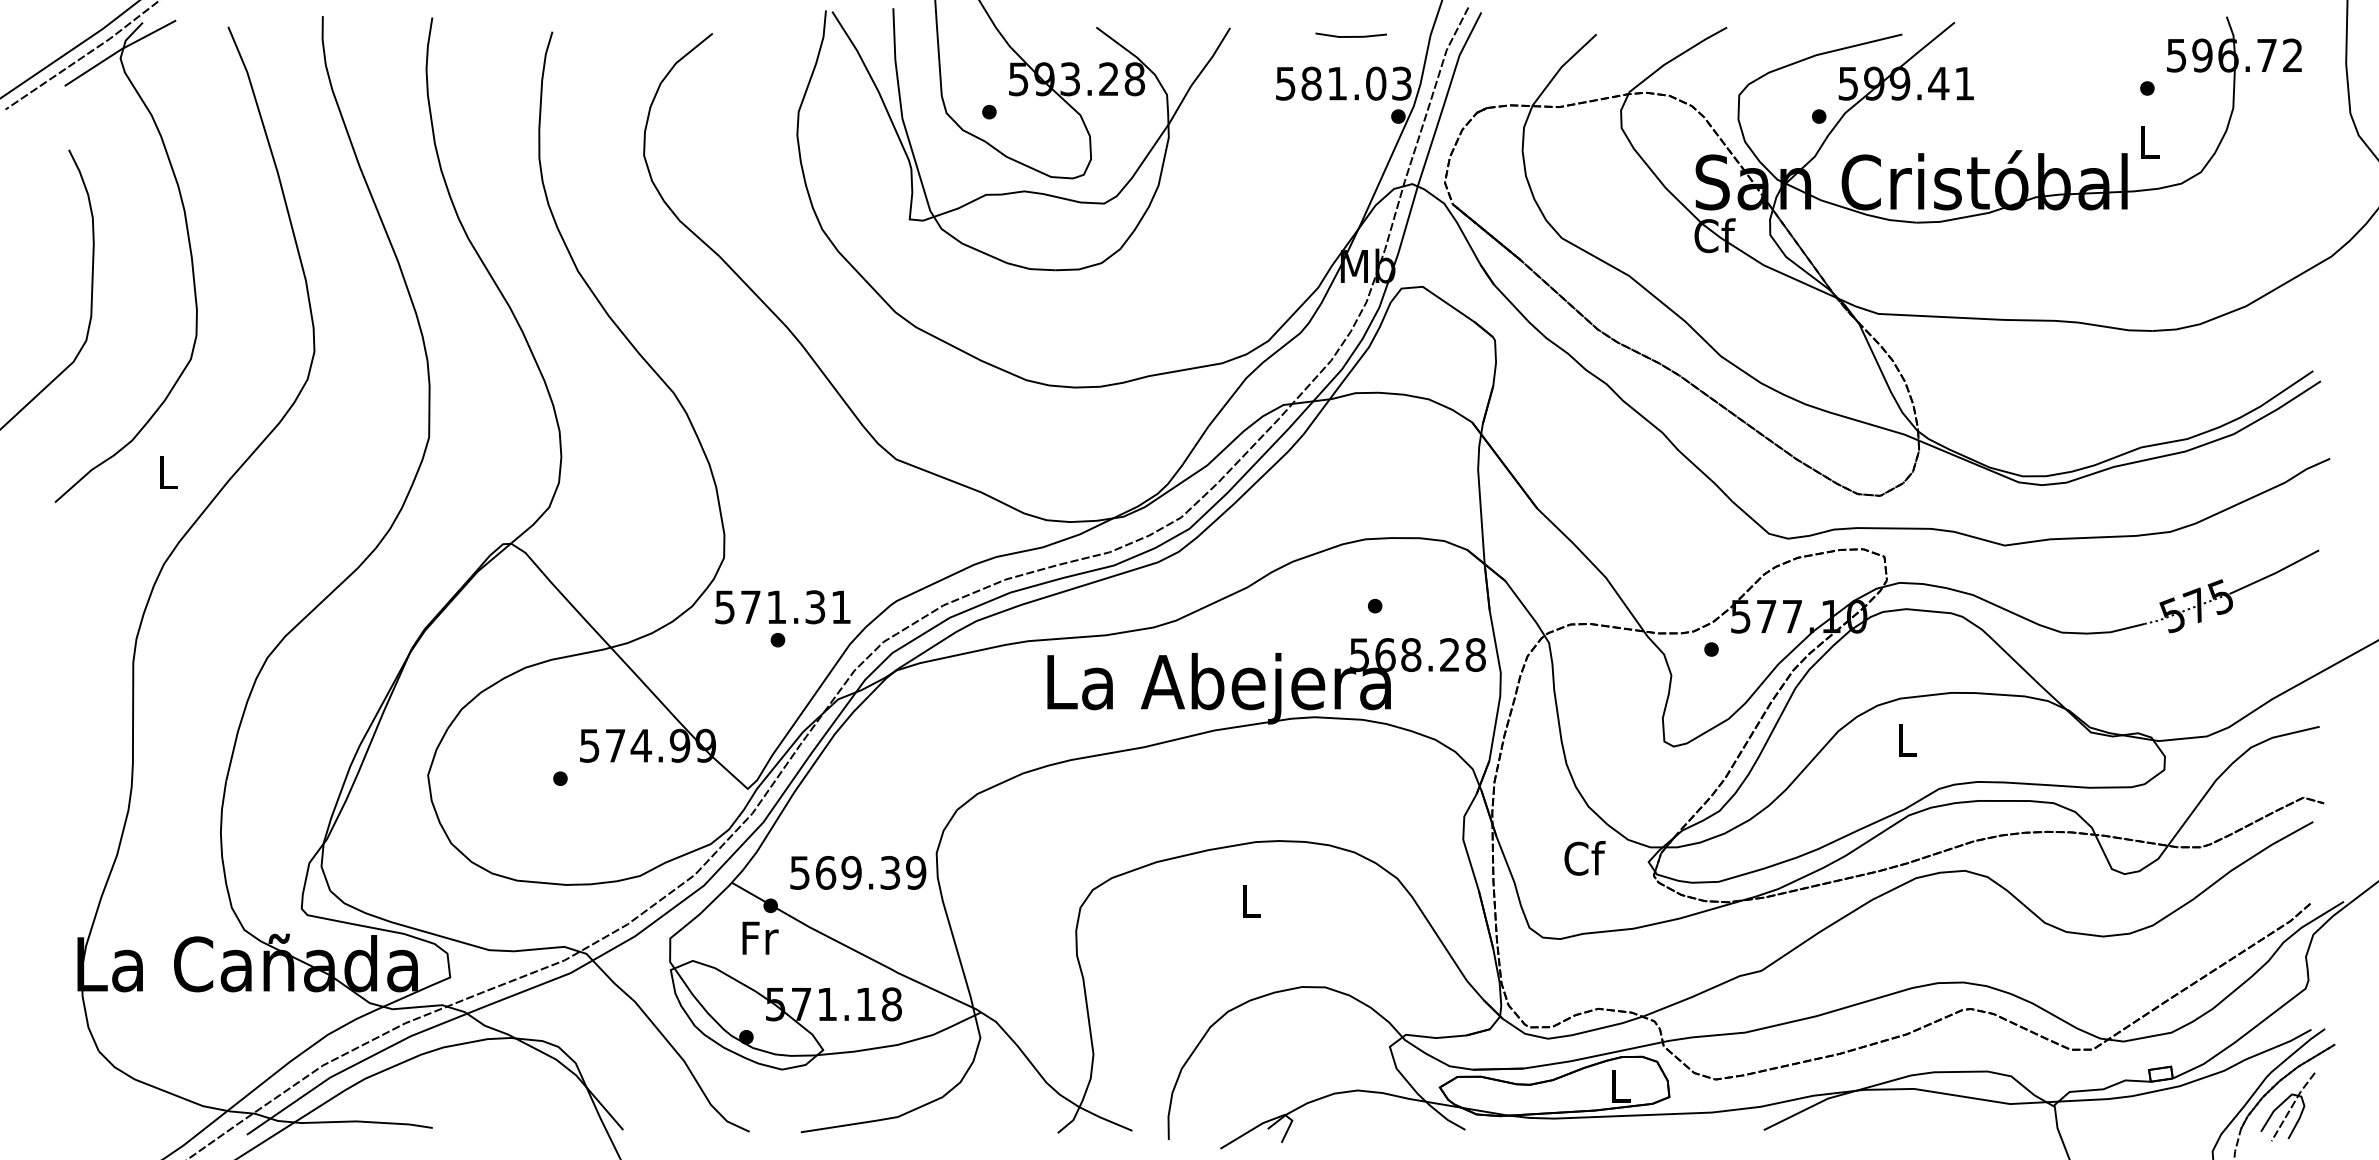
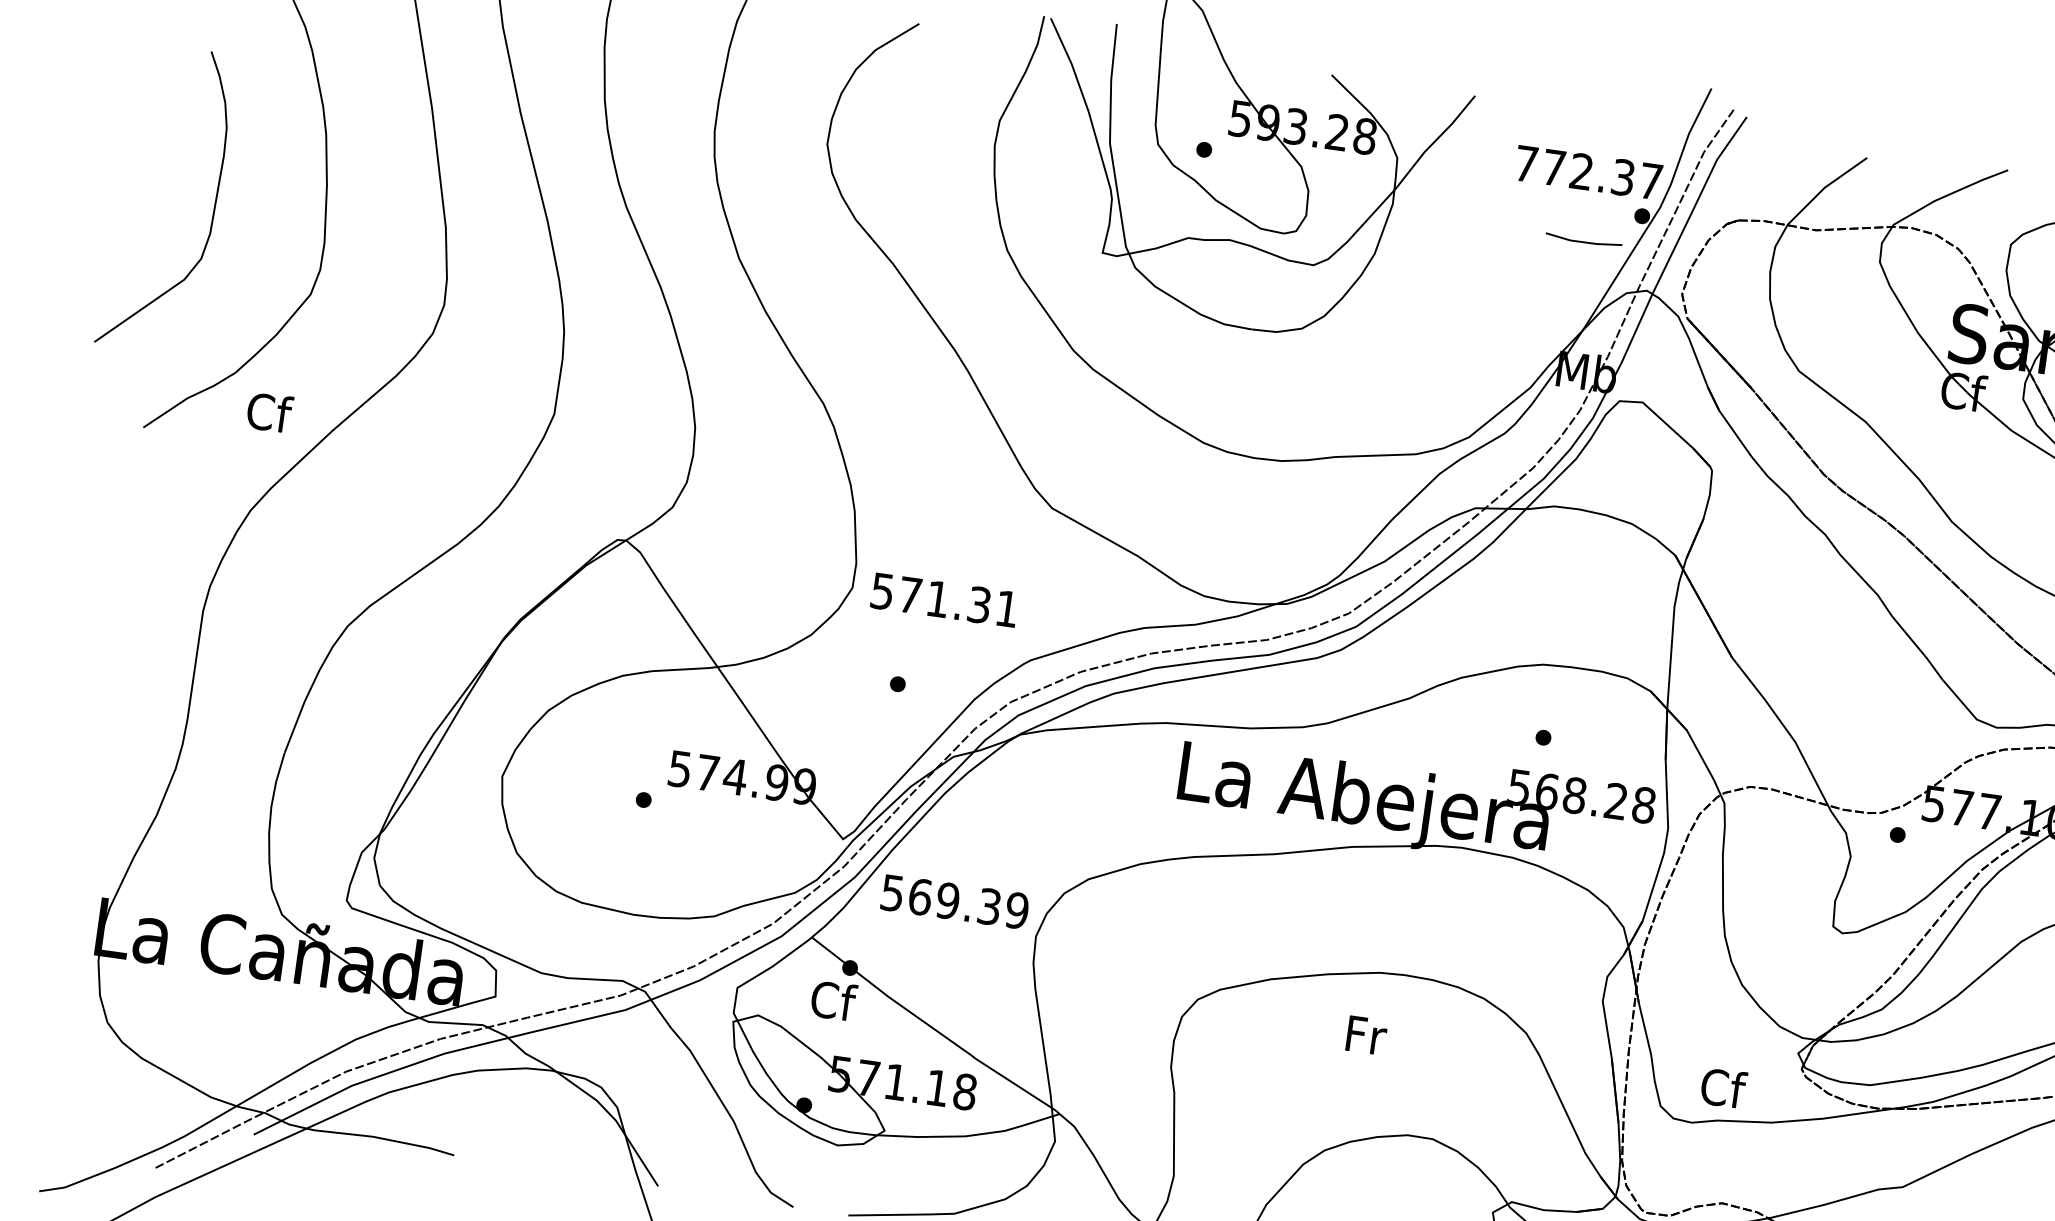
line: (1350, 36) -> (1582, 241), moved
text: (1343, 83) -> (1588, 172), 581.03 -> 772.37
text: (168, 472) -> (269, 412), L -> Cf
text: (782, 607) -> (944, 600), moved
text: (1584, 858) -> (1723, 1088), moved
text: (858, 872) -> (955, 901), moved
text: (1251, 900) -> (1366, 1034), L -> Fr
text: (759, 937) -> (833, 1000), Fr -> Cf

